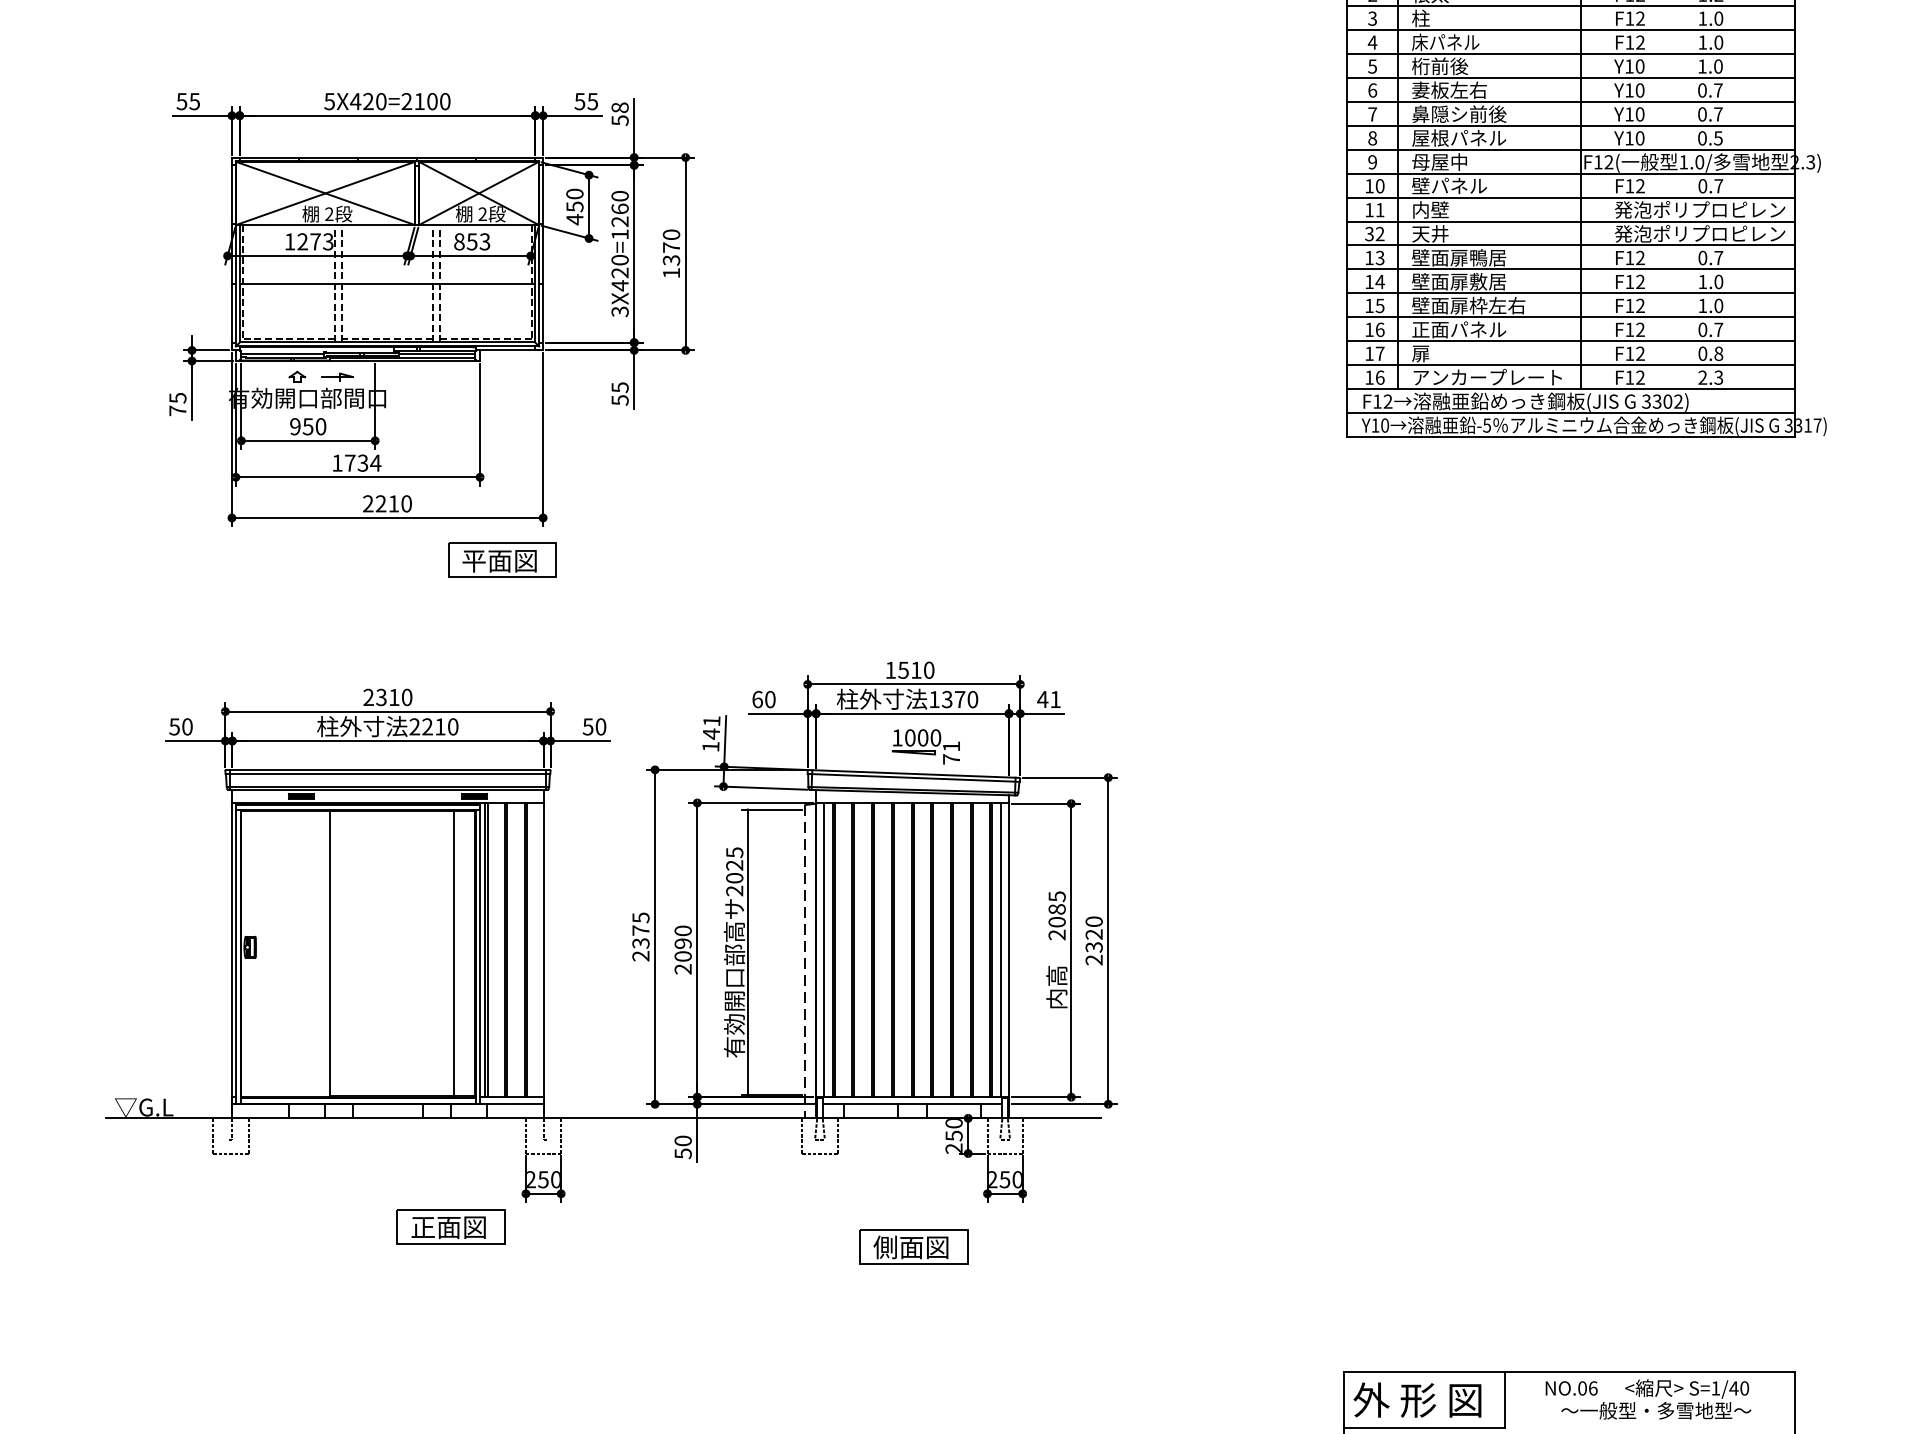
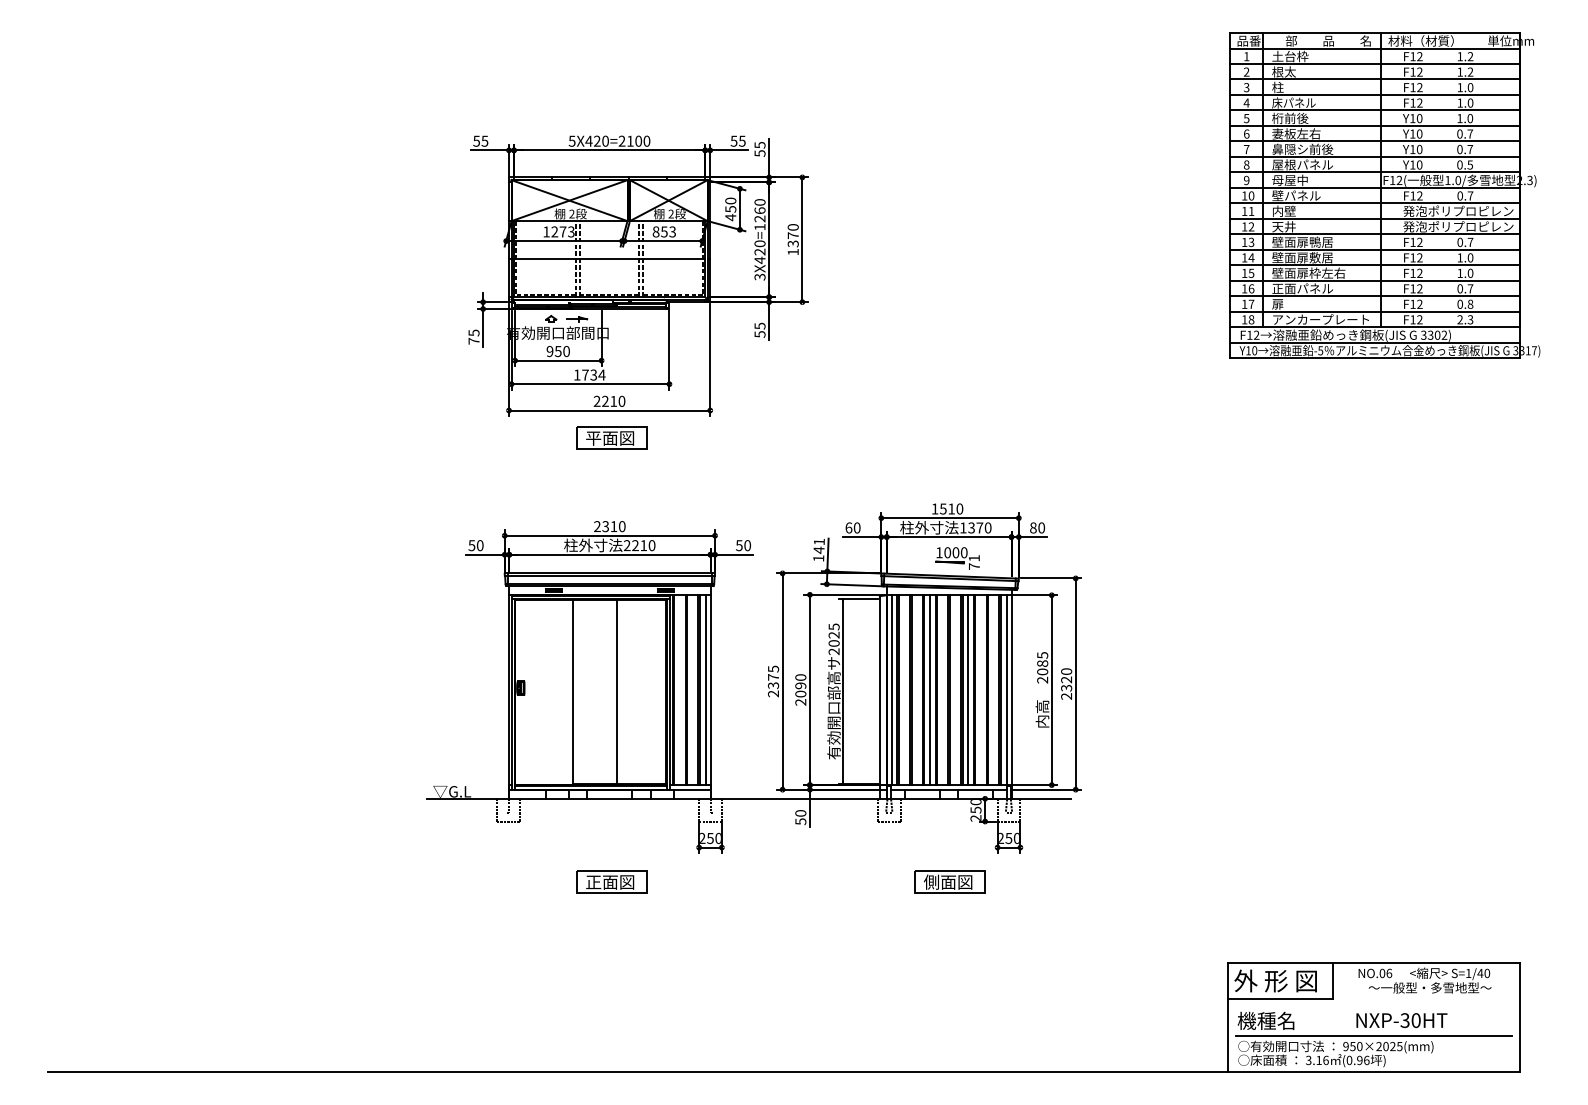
text: (619, 106) -> (759, 144), 58 -> 55
text: (1369, 233) -> (1244, 226), 32 -> 12
text: (1380, 377) -> (1251, 319), 16 -> 18
part: (501, 559) -> (611, 437), moved
text: (1049, 698) -> (1037, 527), 41 -> 80
line: (535, 949) -> (705, 689), added
line: (883, 949) -> (930, 689), added
line: (942, 949) -> (968, 689), added
line: (453, 954) -> (617, 692), moved
line: (804, 961) -> (879, 697), dashed -> solid
part: (450, 1226) -> (611, 881), moved

